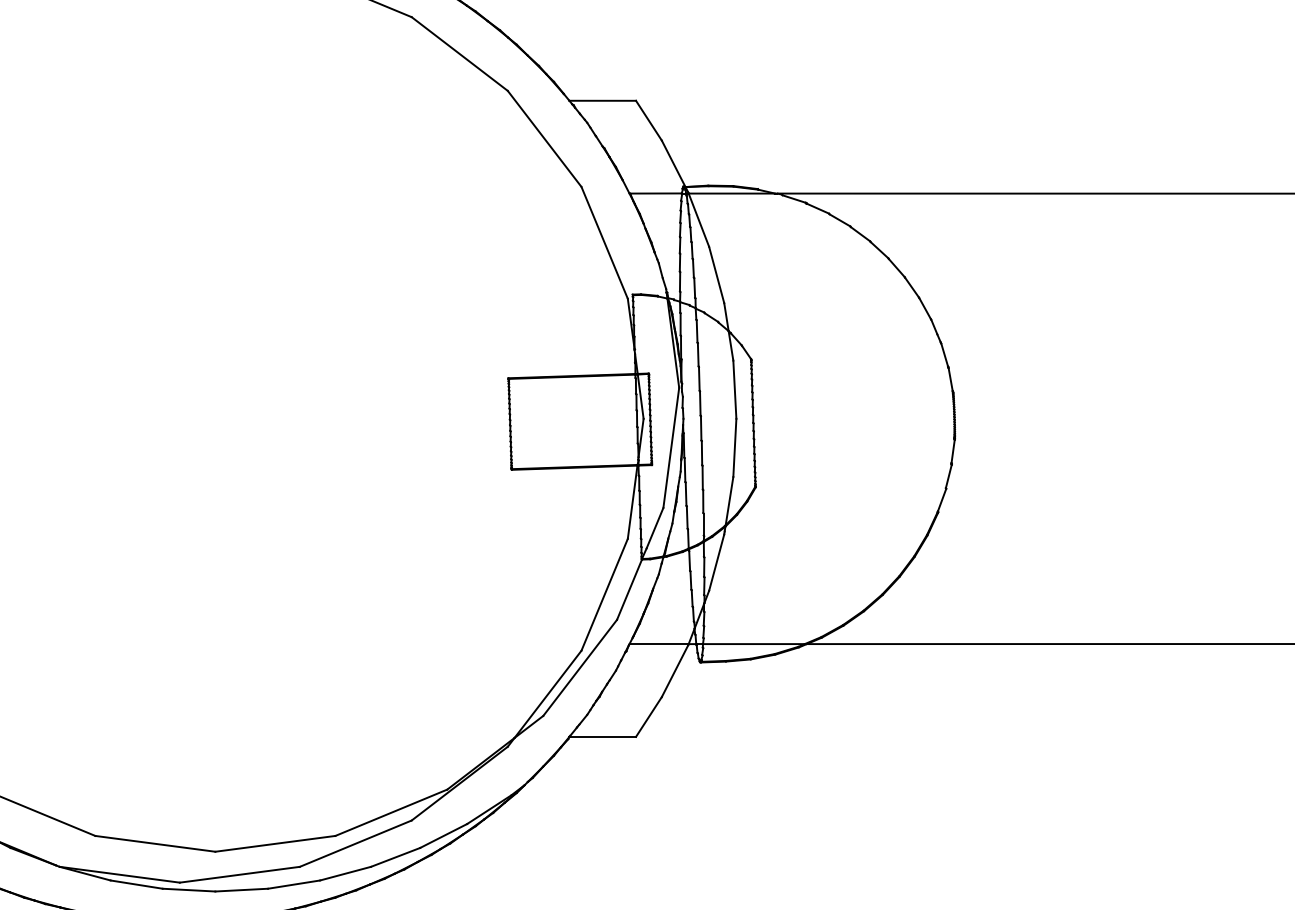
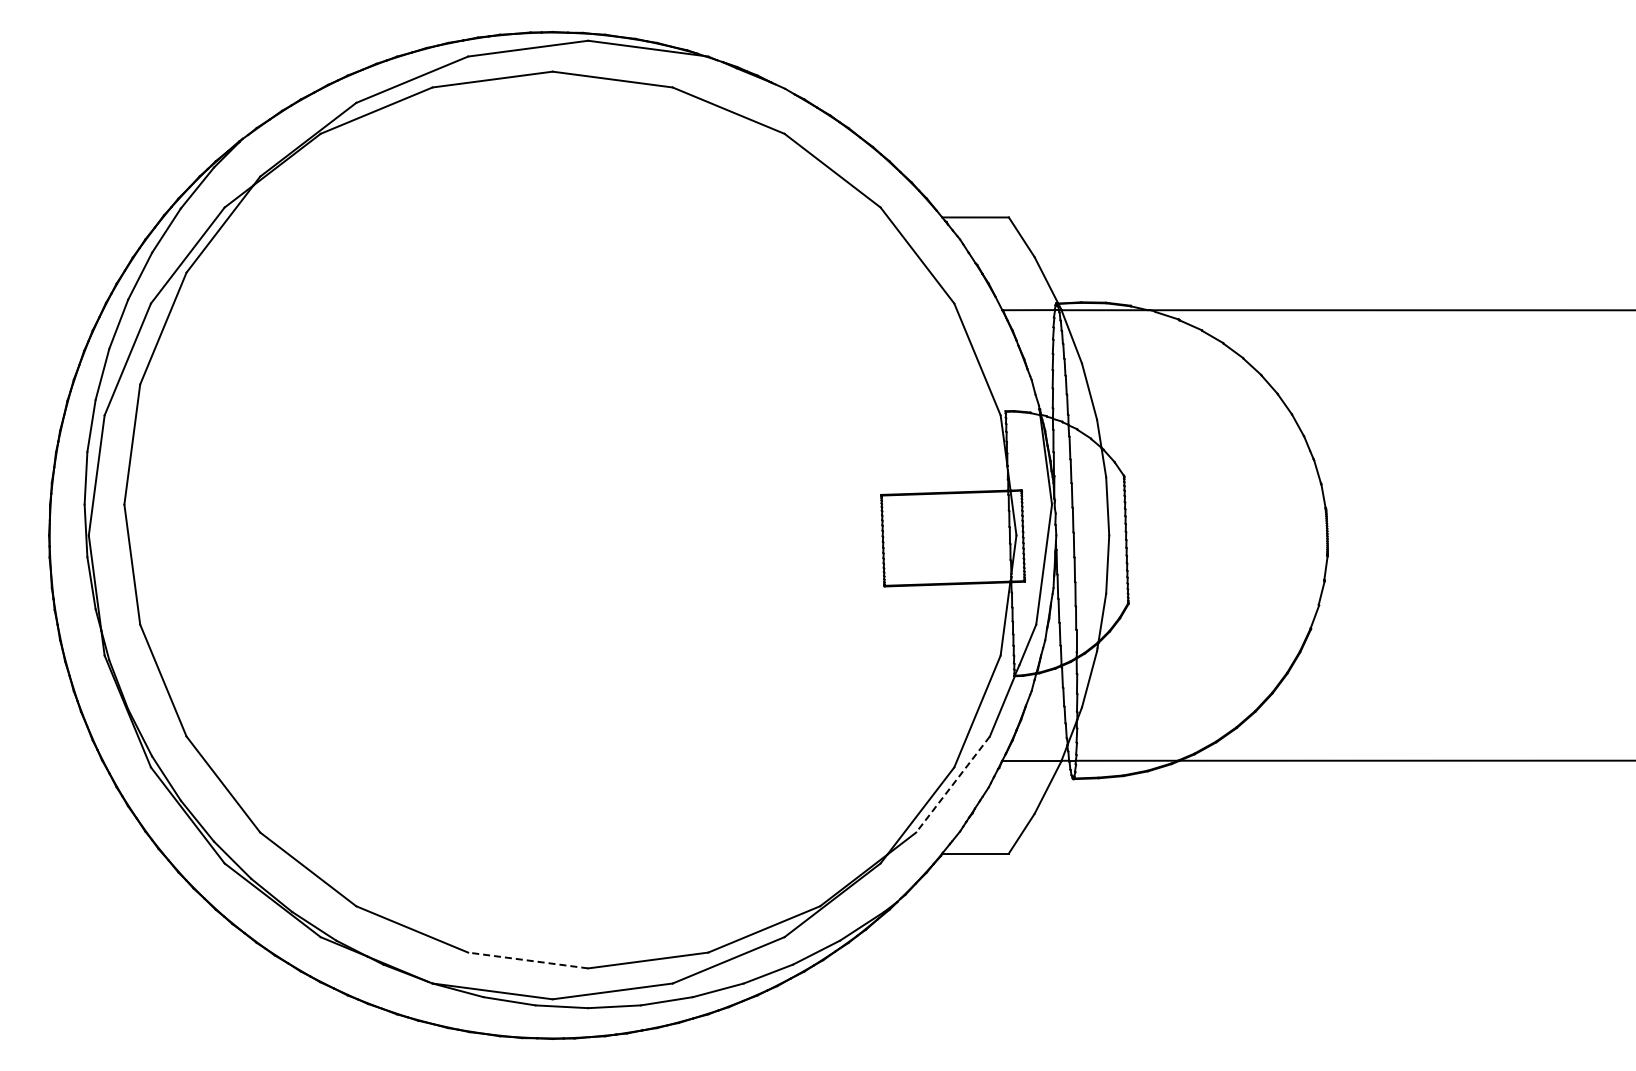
line: (580, 667) -> (953, 784), solid -> dashed
line: (155, 843) -> (528, 960), solid -> dashed

